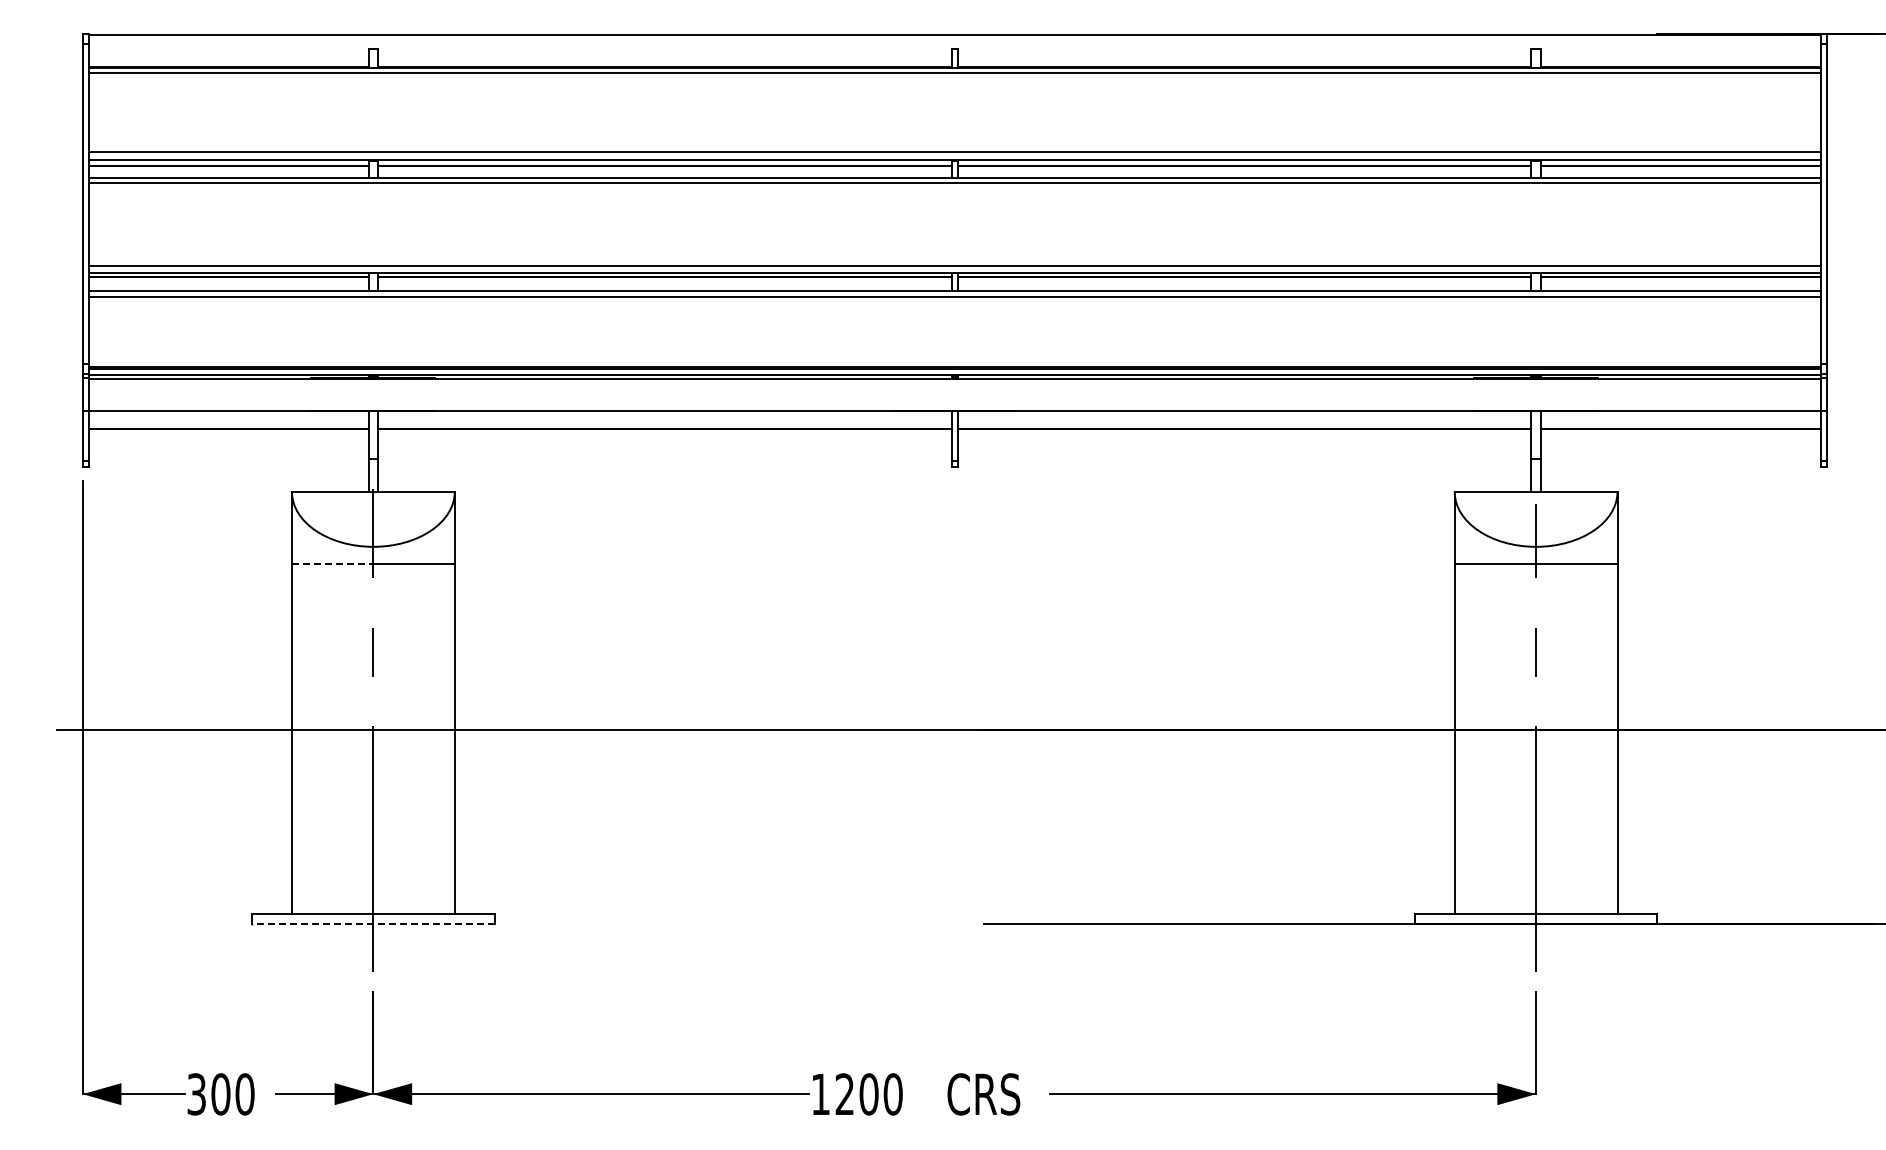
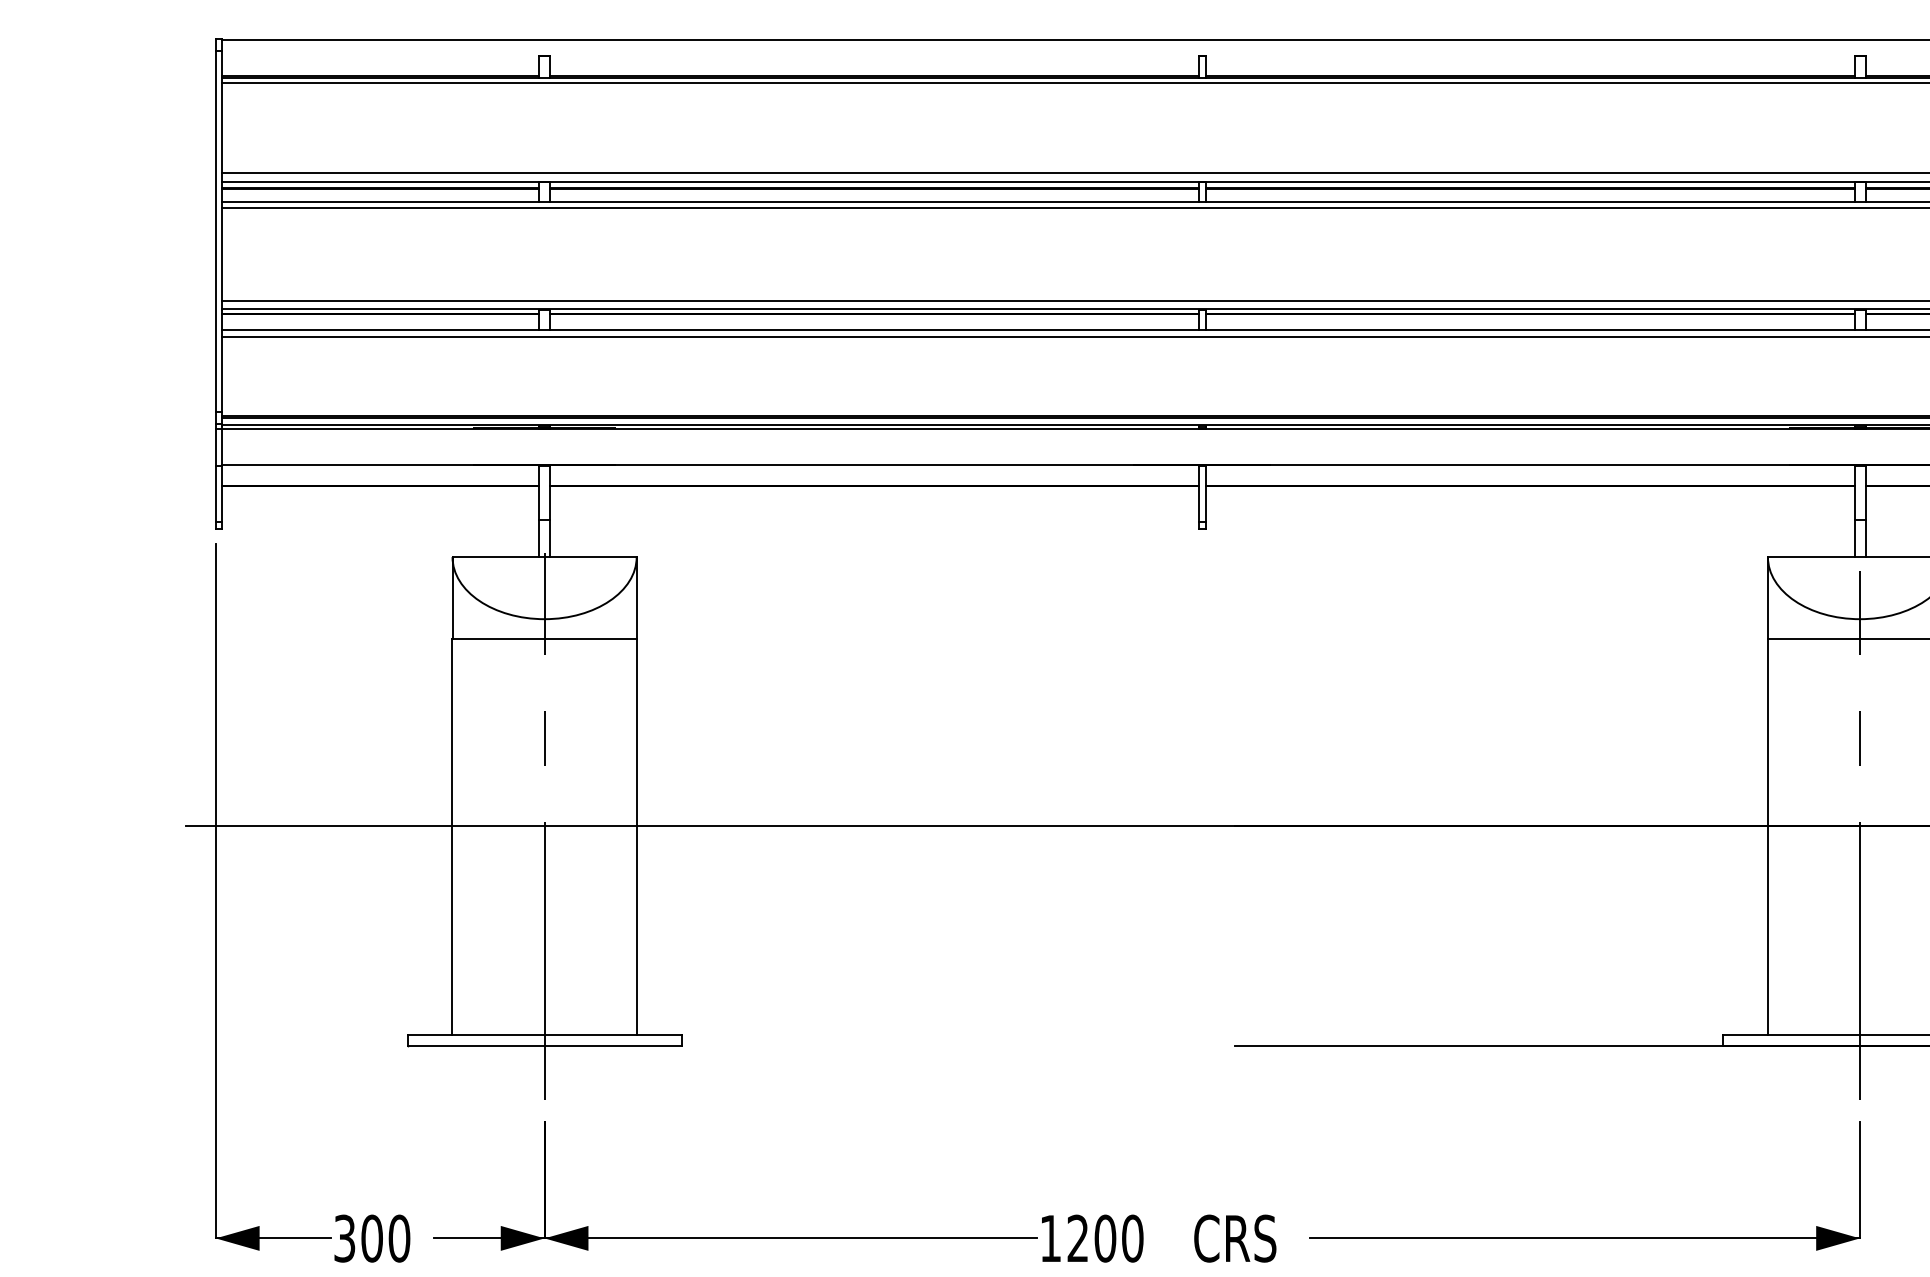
line: (332, 564) -> (498, 639), dashed -> solid
line: (372, 923) -> (543, 1045), dashed -> solid

